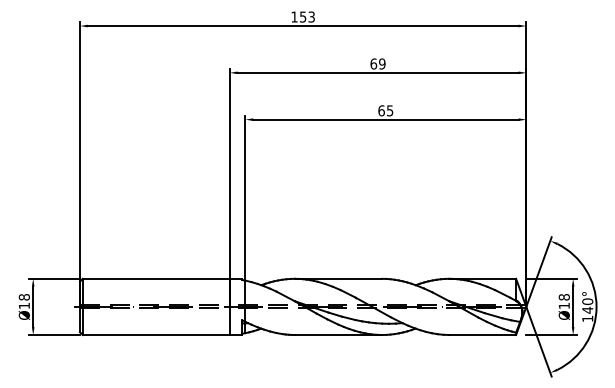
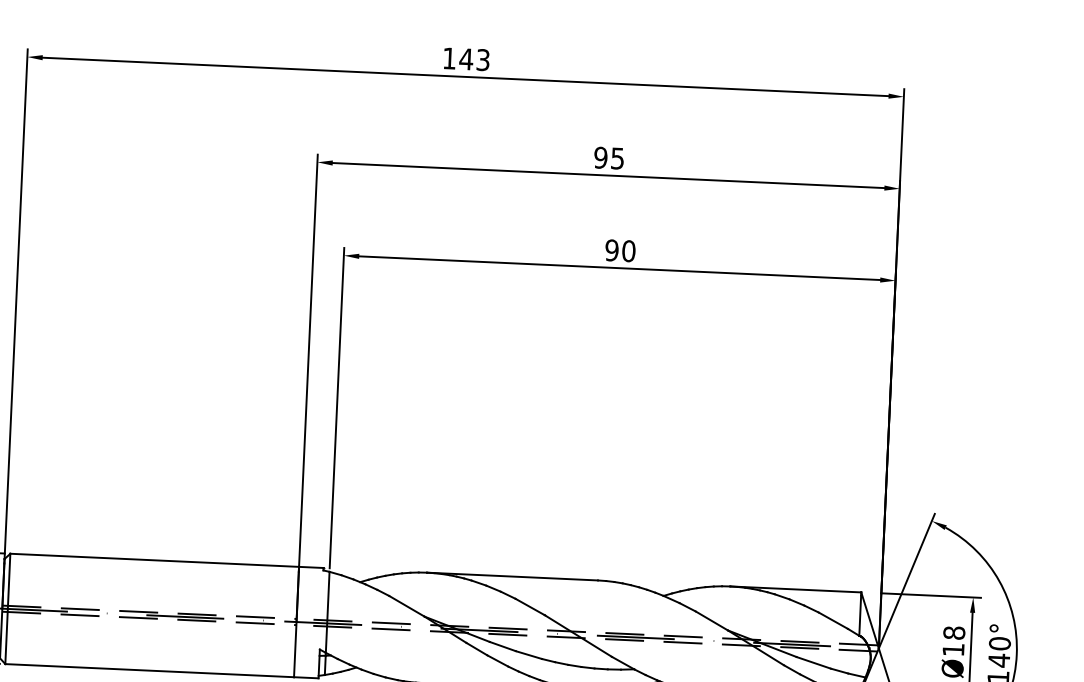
text: (302, 16) -> (465, 58), 153 -> 143
text: (377, 63) -> (608, 157), 69 -> 95
text: (385, 110) -> (619, 250), 65 -> 90

